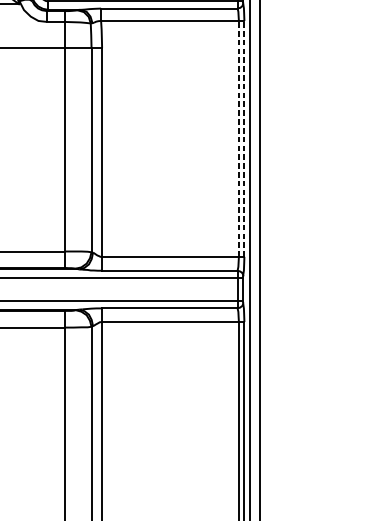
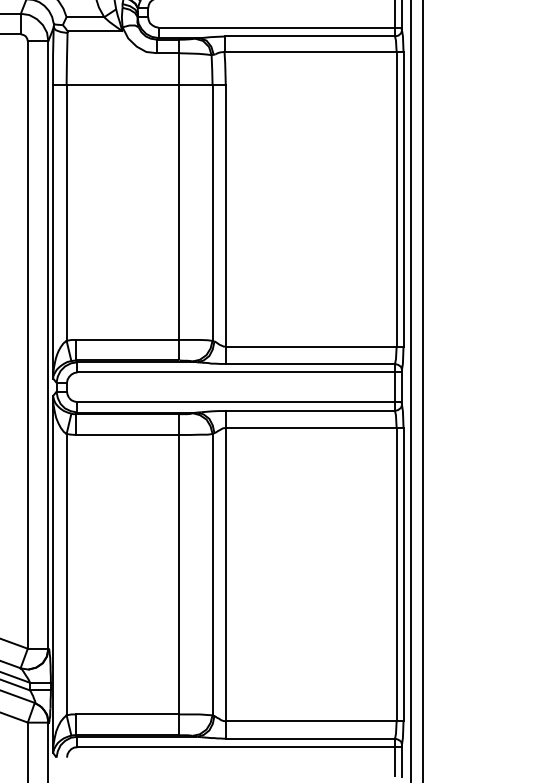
line: (238, 138) -> (396, 198), dashed -> solid
line: (244, 138) -> (403, 198), dashed -> solid

